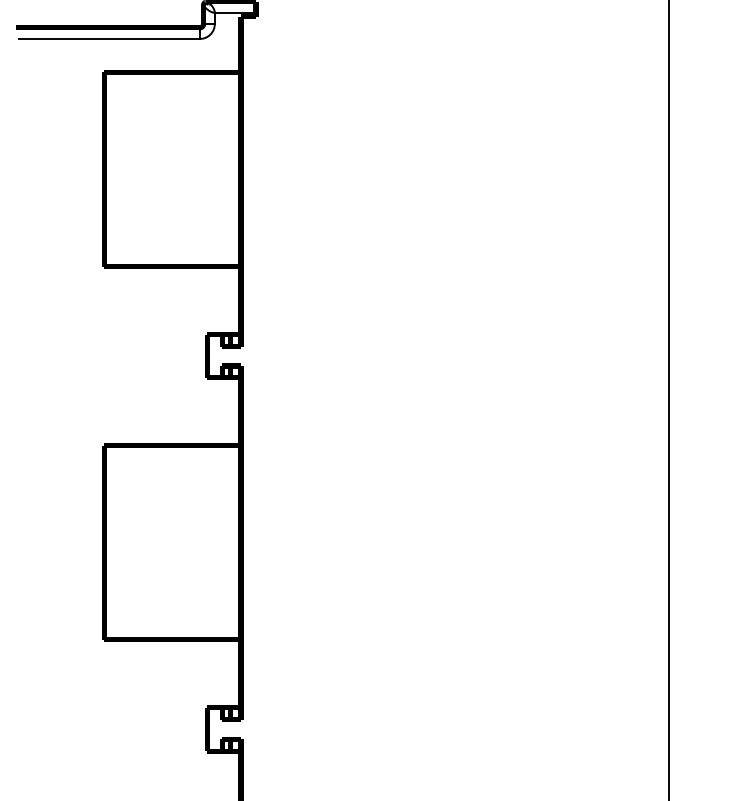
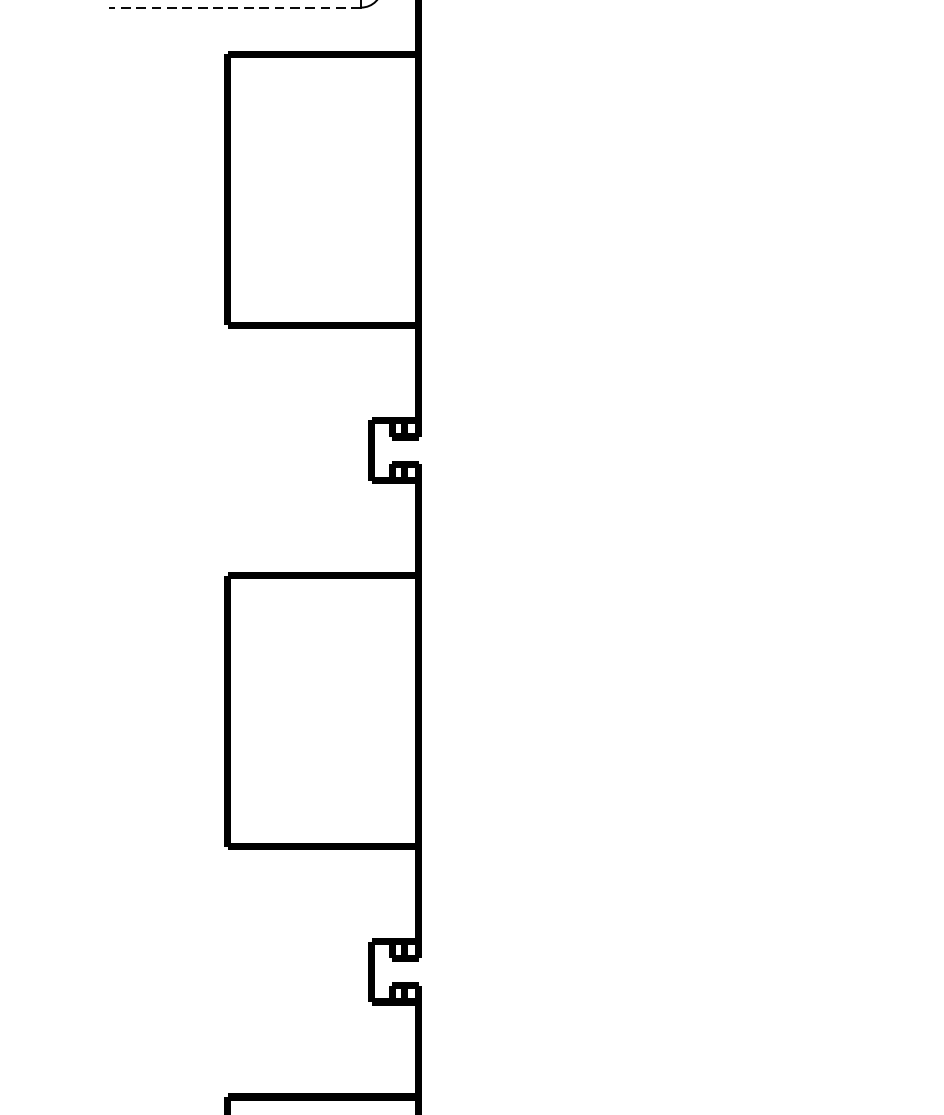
line: (108, 38) -> (233, 6), solid -> dashed

